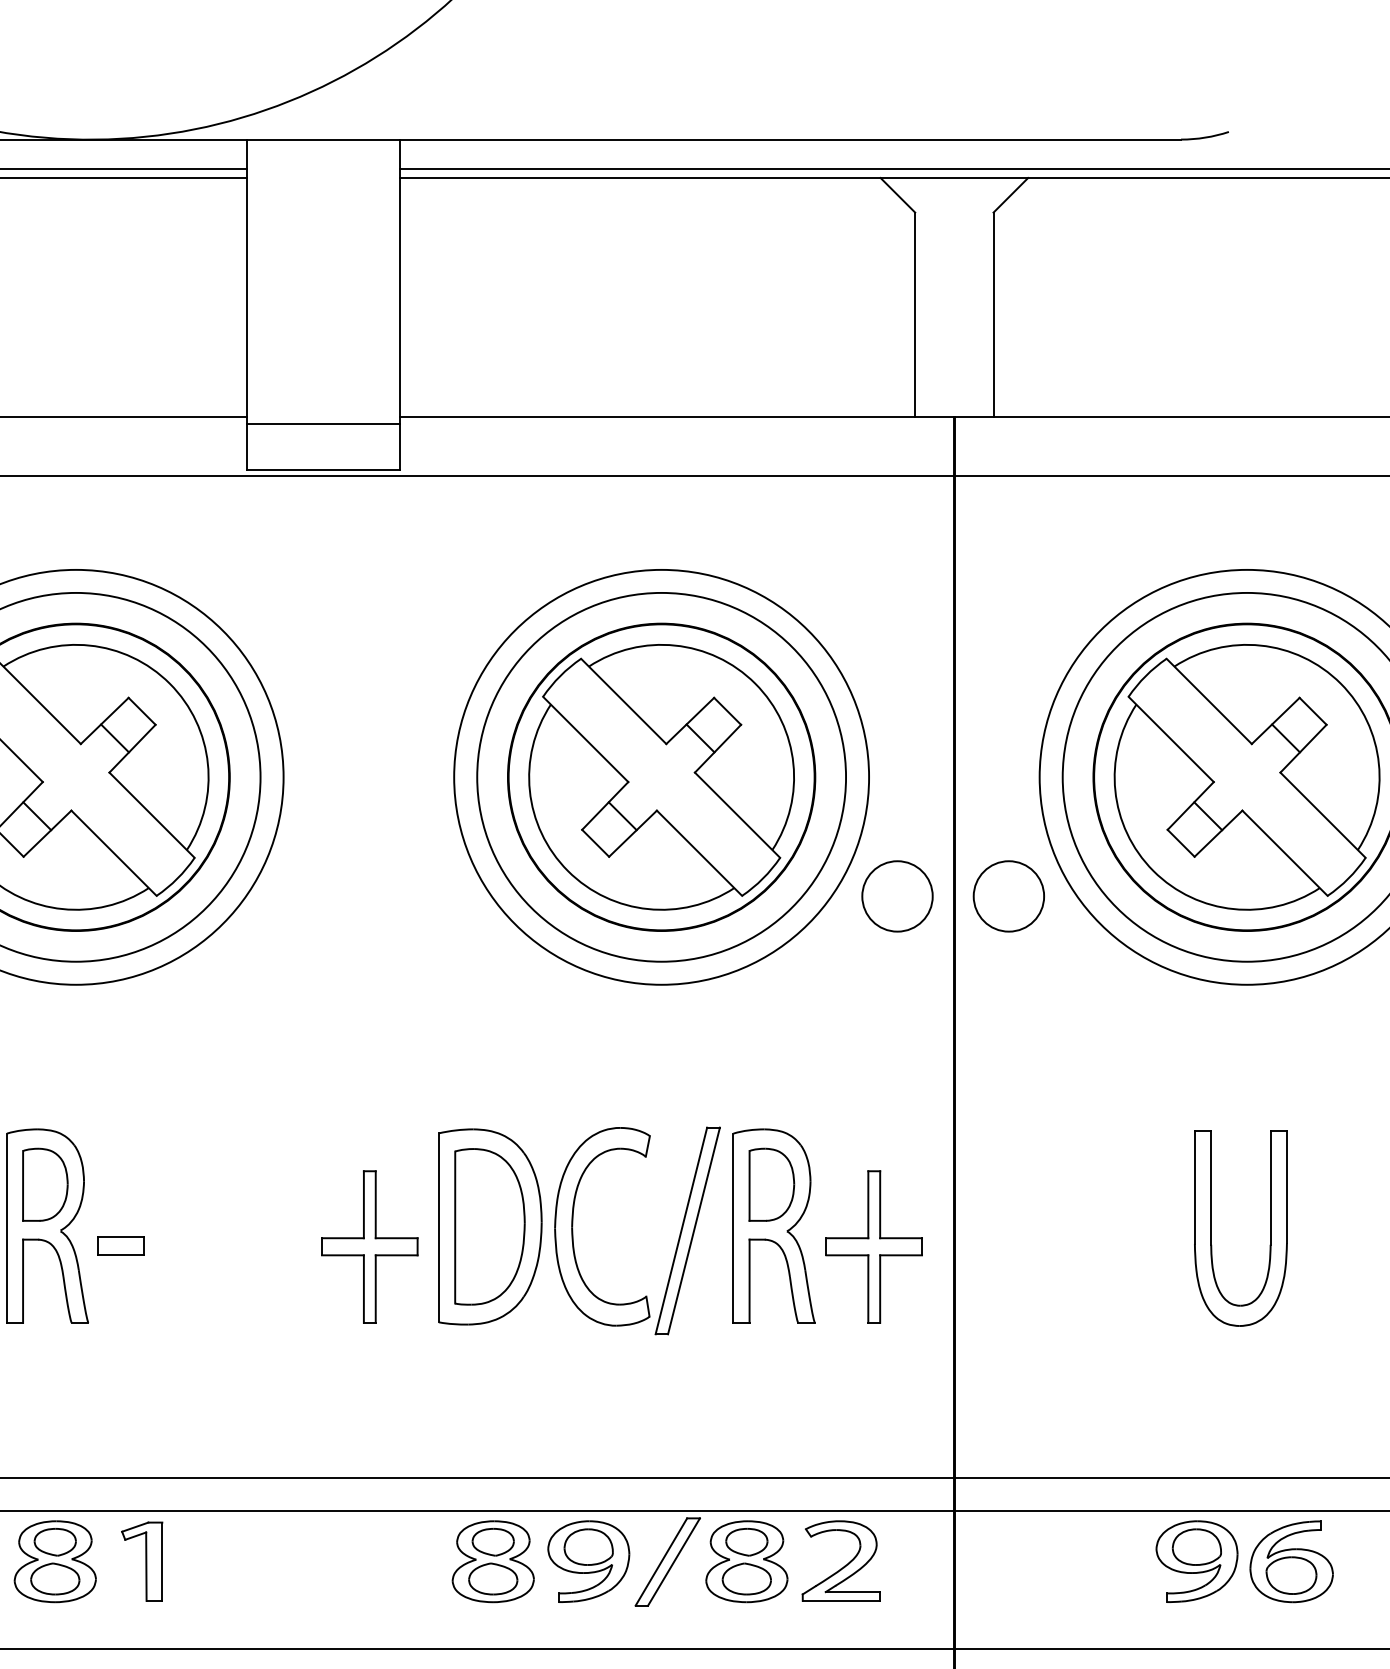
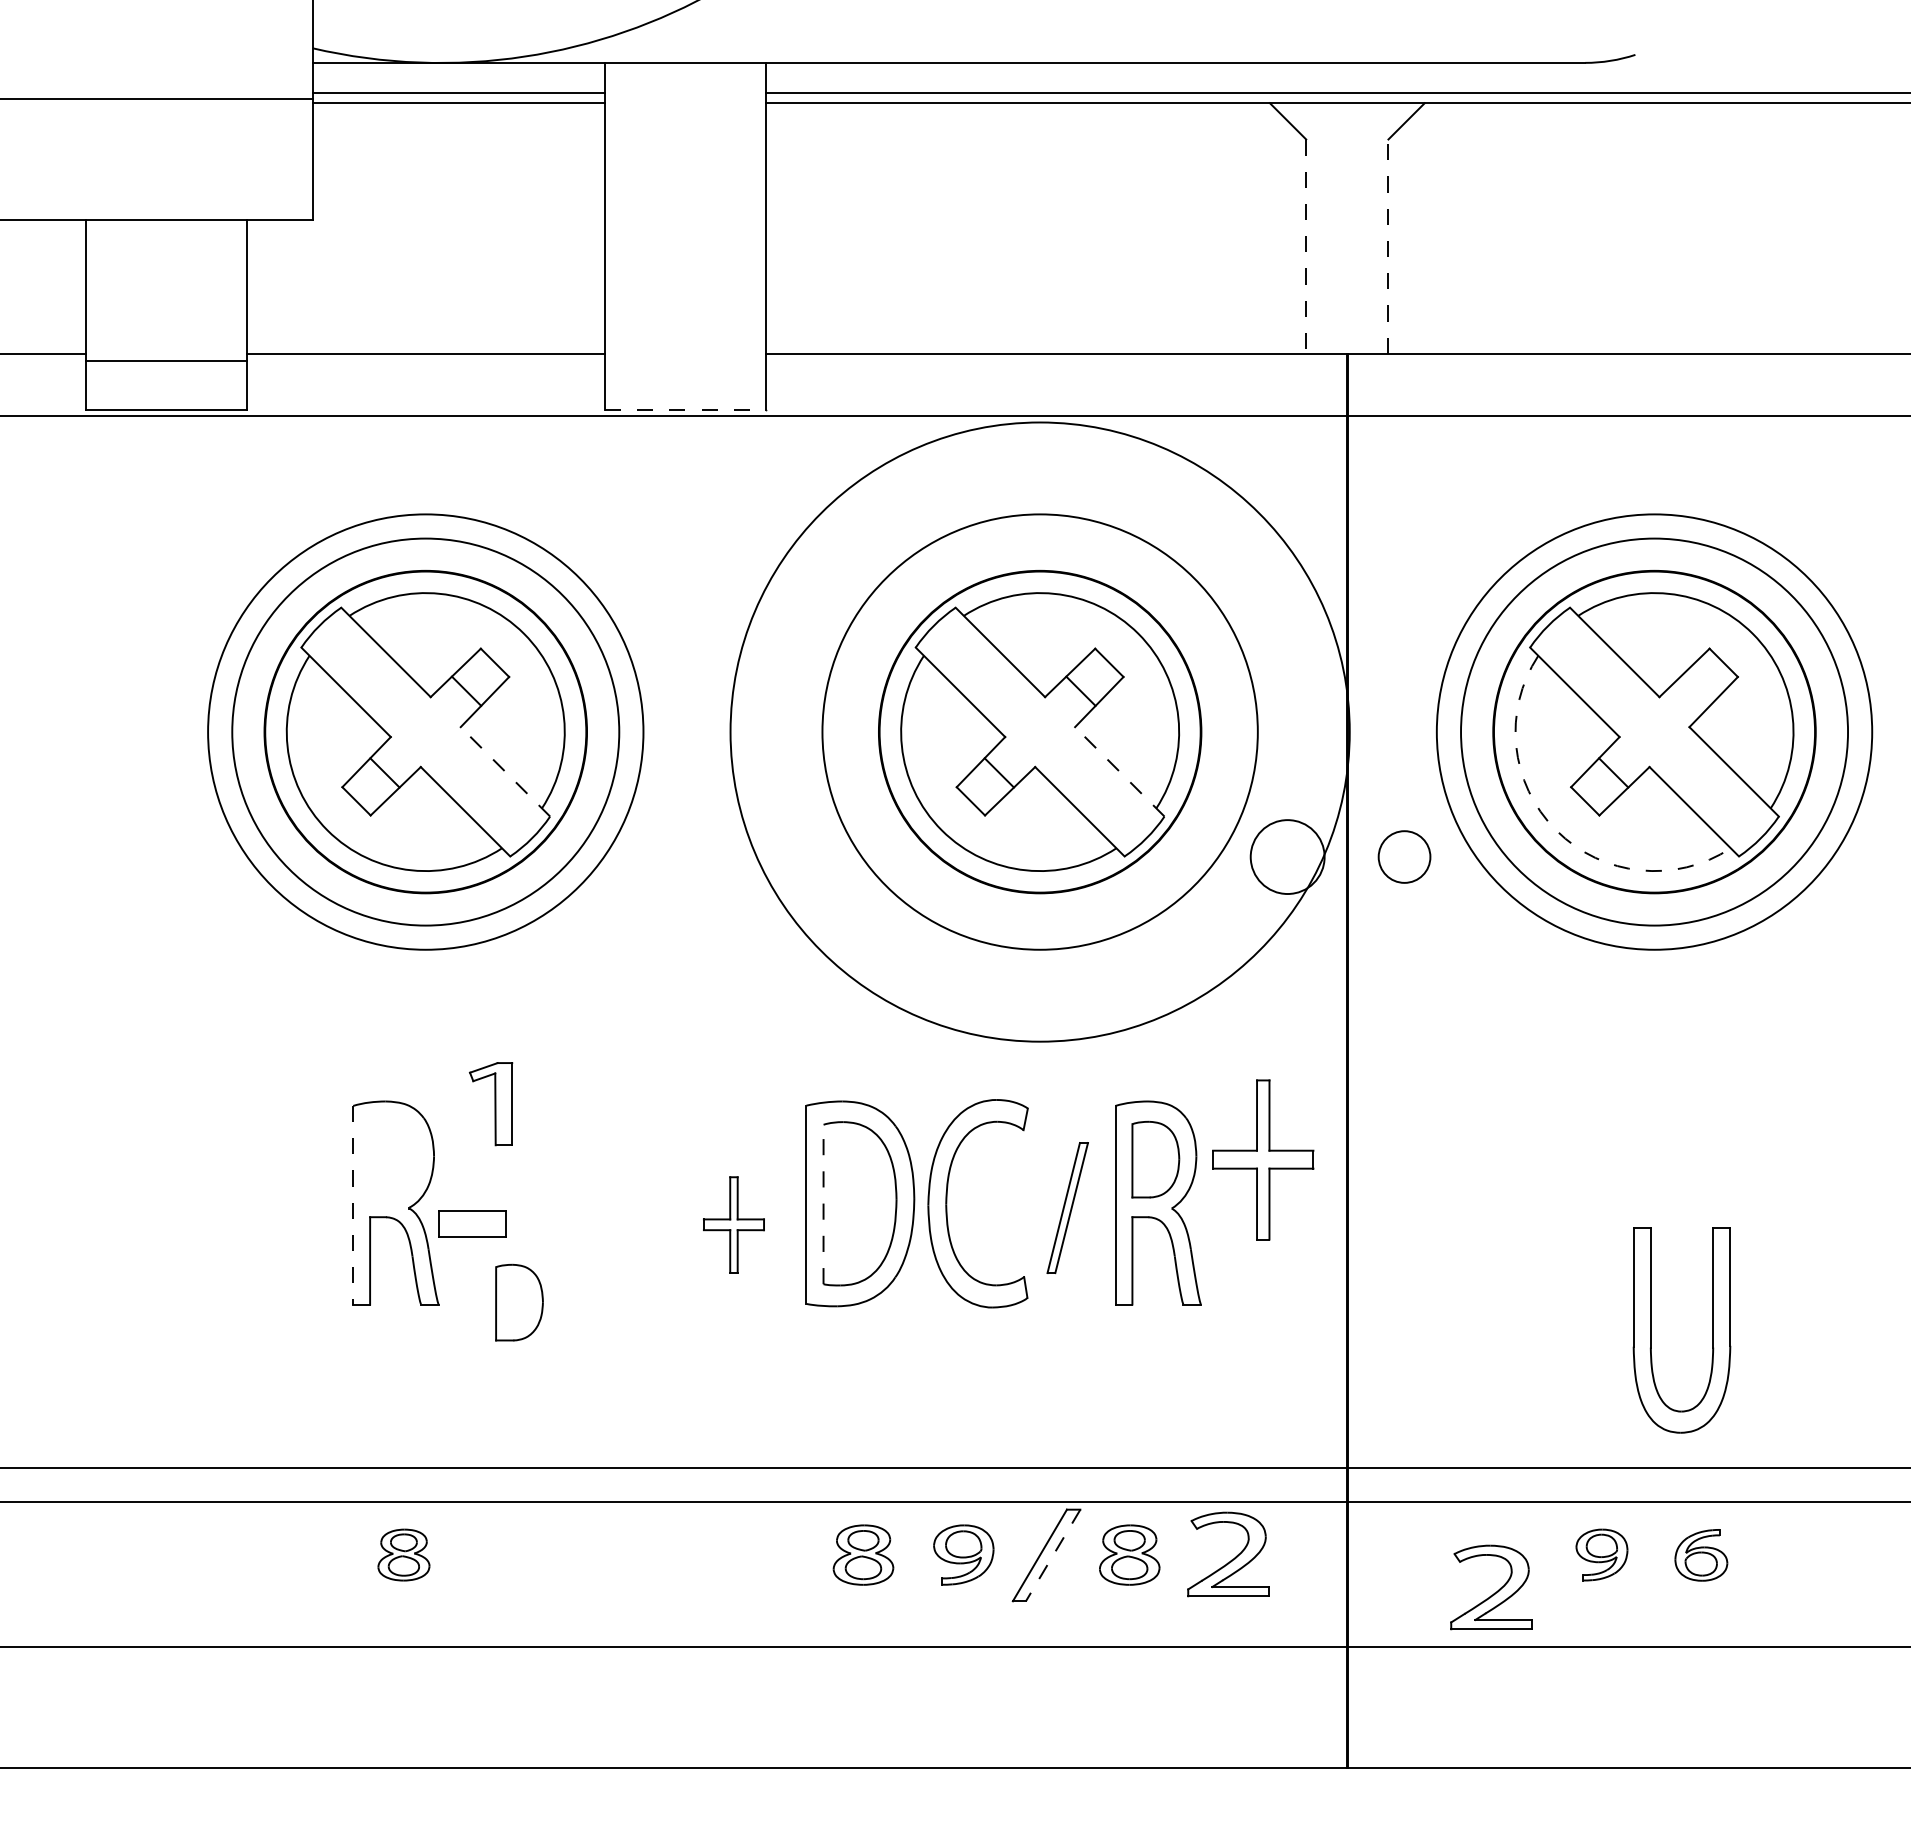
line: (993, 314) -> (1388, 246), solid -> dashed
line: (915, 315) -> (1306, 247), solid -> dashed
line: (323, 424) -> (685, 361), removed
line: (323, 469) -> (685, 409), solid -> dashed
line: (1285, 737) -> (1694, 690), removed
circle: (661, 776) -> (1039, 731), size x1.6
line: (152, 814) -> (505, 771), solid -> dashed
line: (737, 814) -> (1119, 771), solid -> dashed
arc: (1153, 871) -> (1556, 830), solid -> dashed
circle: (1008, 895) -> (1404, 856), size x0.7
part: (45, 1184) -> (519, 1302), moved
line: (455, 1227) -> (823, 1204), solid -> dashed
line: (7, 1228) -> (353, 1205), solid -> dashed
part: (1211, 1228) -> (1651, 1330), moved
part: (687, 1230) -> (1067, 1207), size x0.6
part: (120, 1245) -> (472, 1223), size x1.4
part: (369, 1246) -> (733, 1224), size x0.6
part: (874, 1246) -> (1263, 1159), moved
part: (54, 1561) -> (403, 1554), size x0.6
part: (493, 1561) -> (863, 1554), size x0.7
part: (588, 1561) -> (963, 1554), size x0.7
part: (746, 1561) -> (1129, 1554), size x0.7
part: (1196, 1561) -> (1601, 1554), size x0.6
part: (141, 1562) -> (490, 1104), moved
line: (673, 1562) -> (1052, 1555), solid -> dashed
part: (1291, 1562) -> (1701, 1555), size x0.6
part: (1091, 1592) -> (1491, 1587), added

